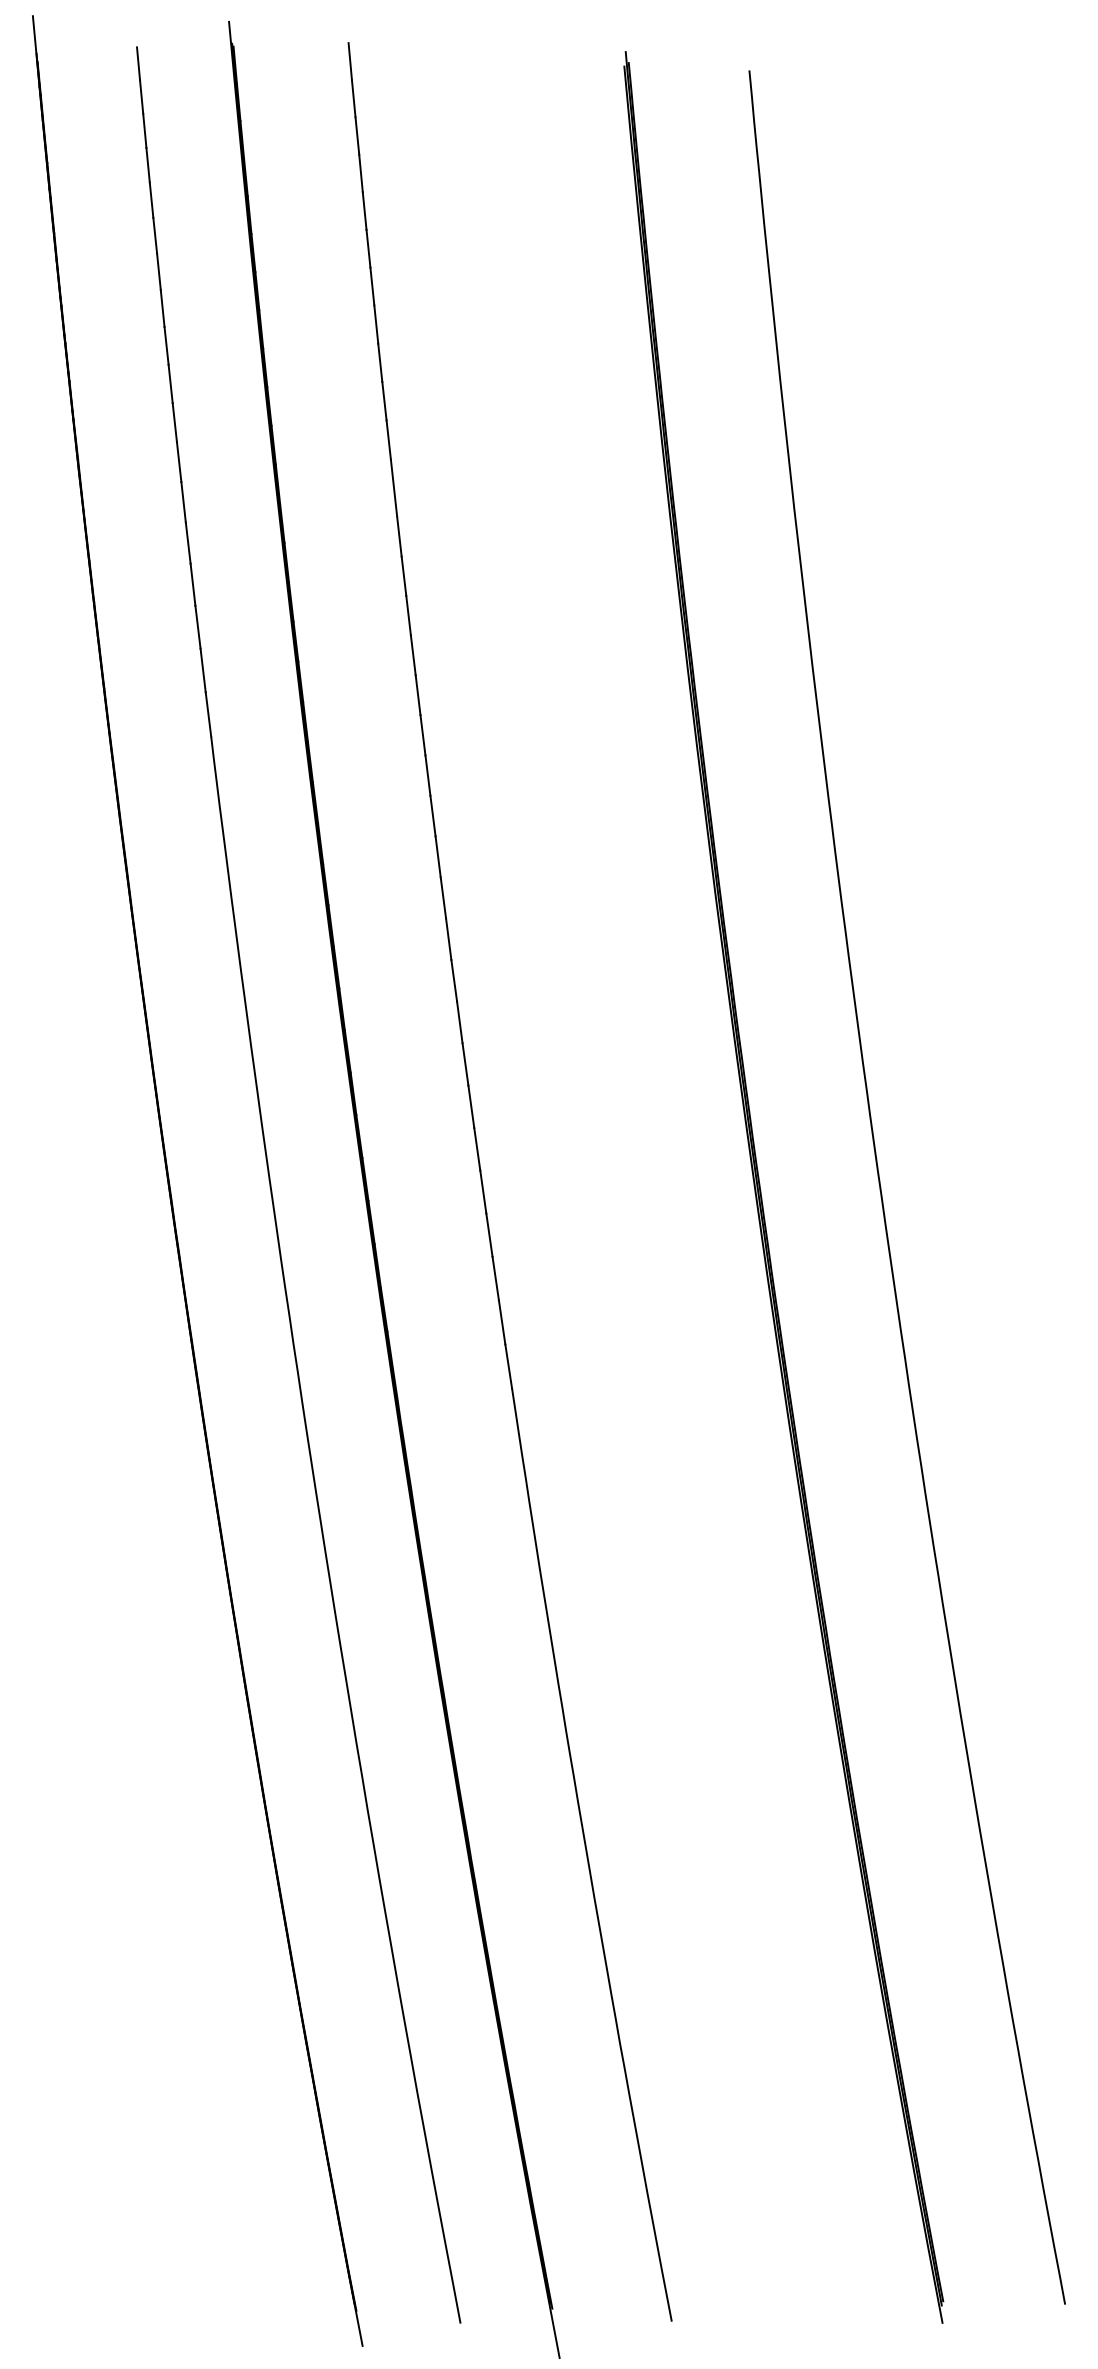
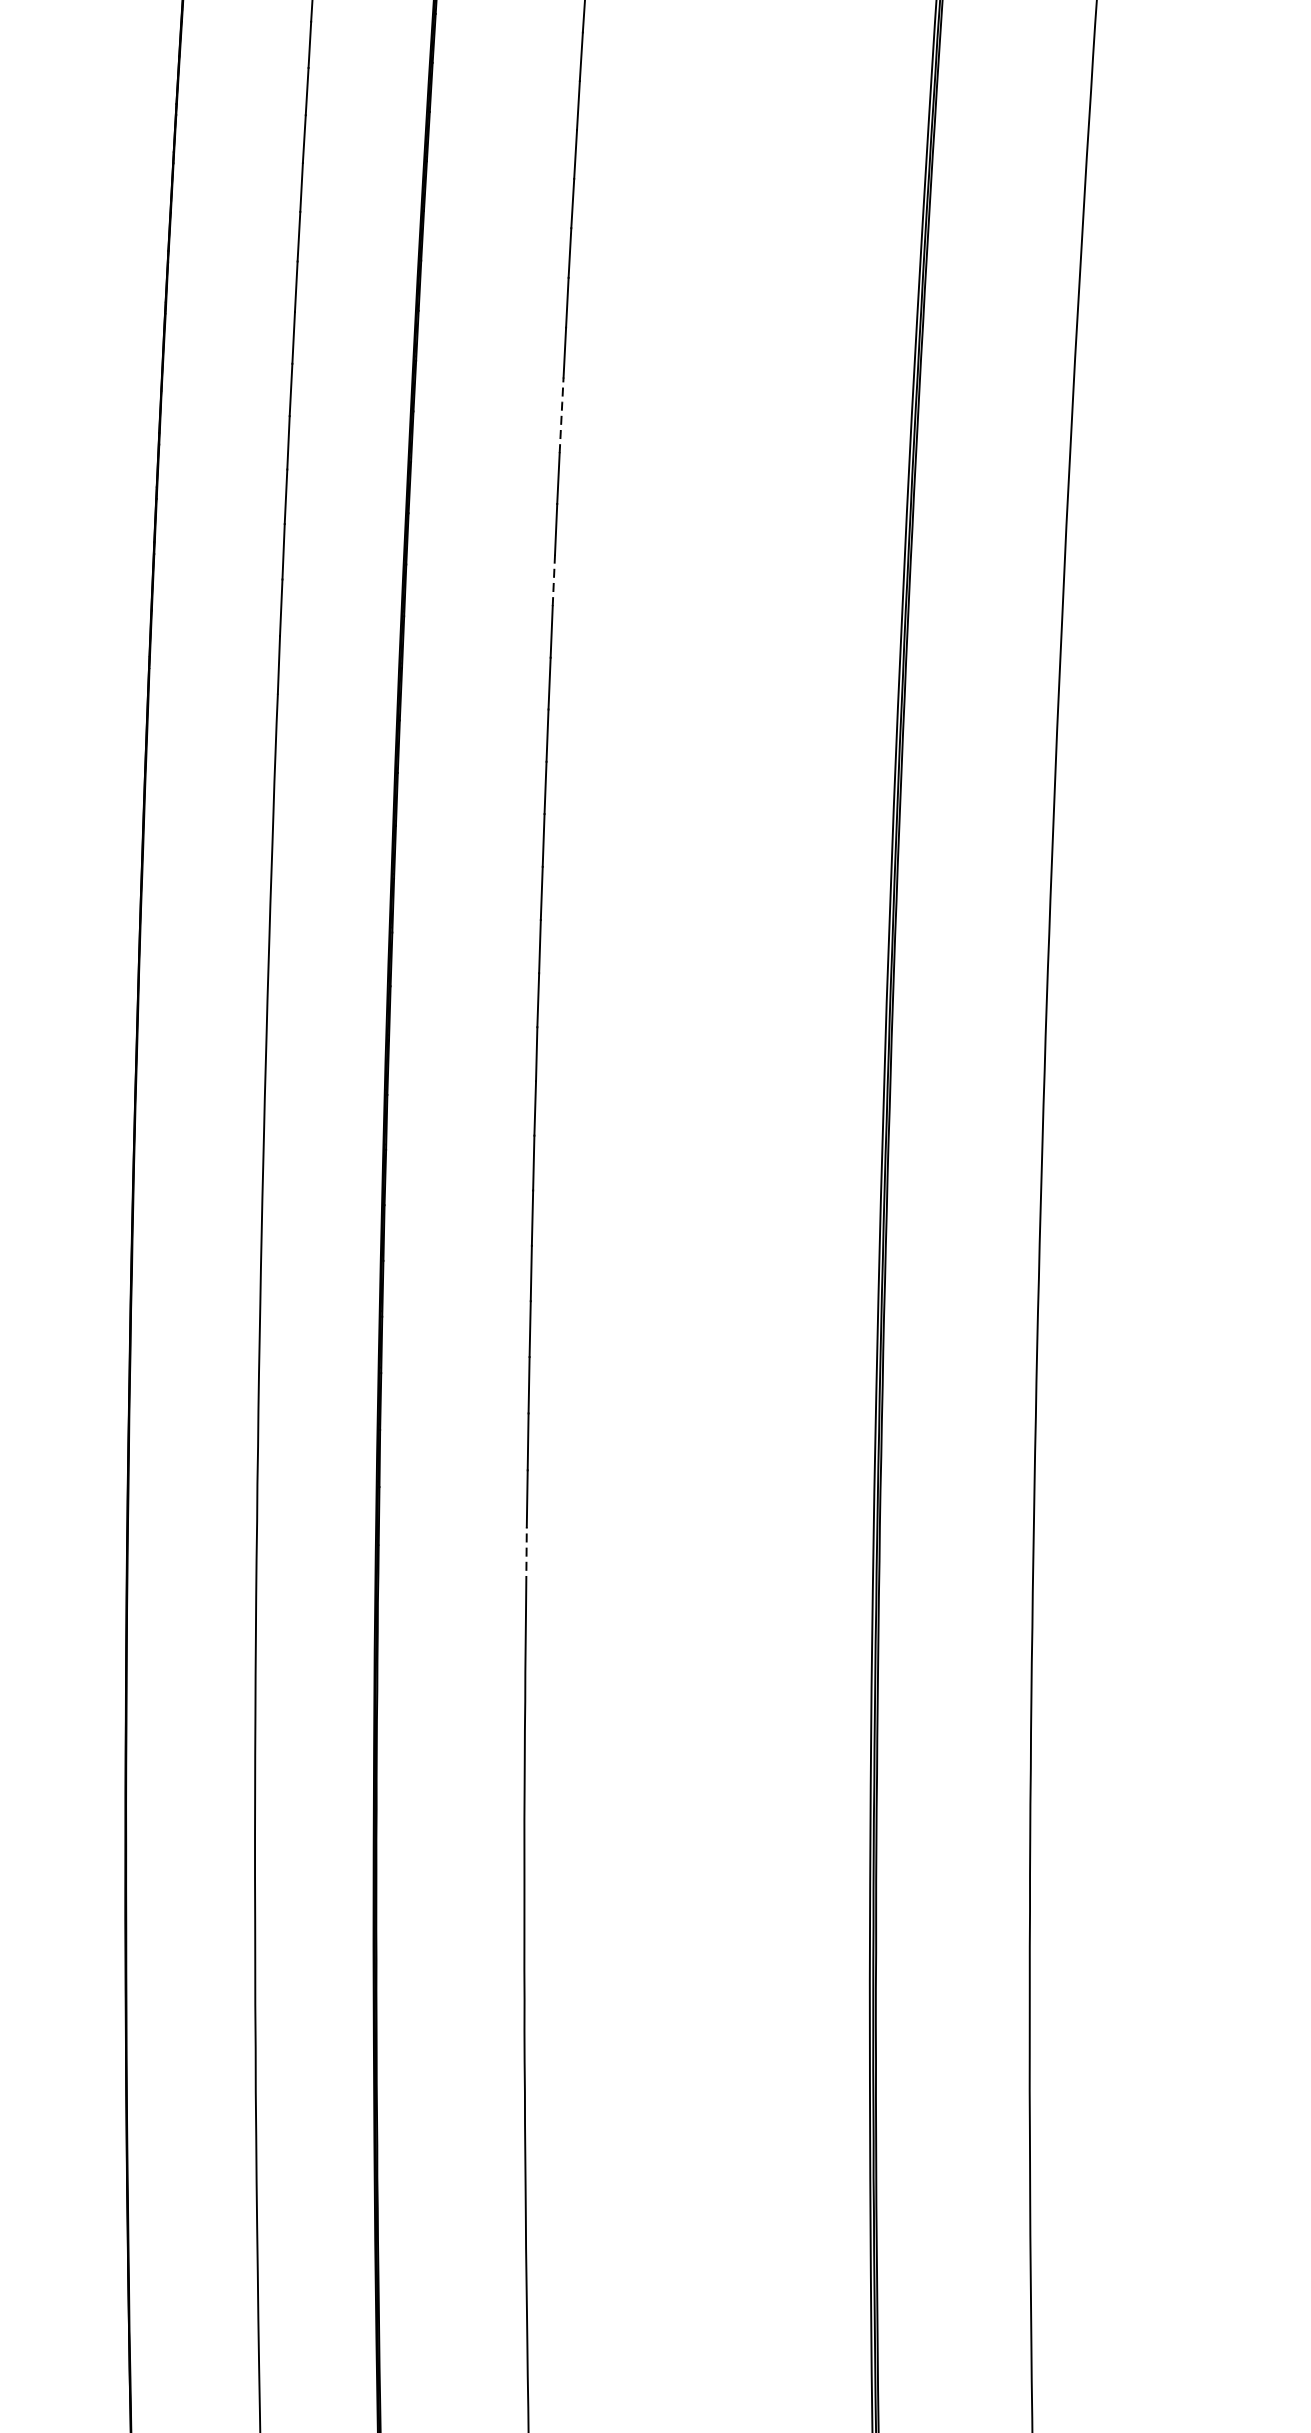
line: (393, 487) -> (561, 414), solid -> dashed
line: (408, 615) -> (553, 580), solid -> dashed
line: (508, 1365) -> (526, 1554), solid -> dashed

